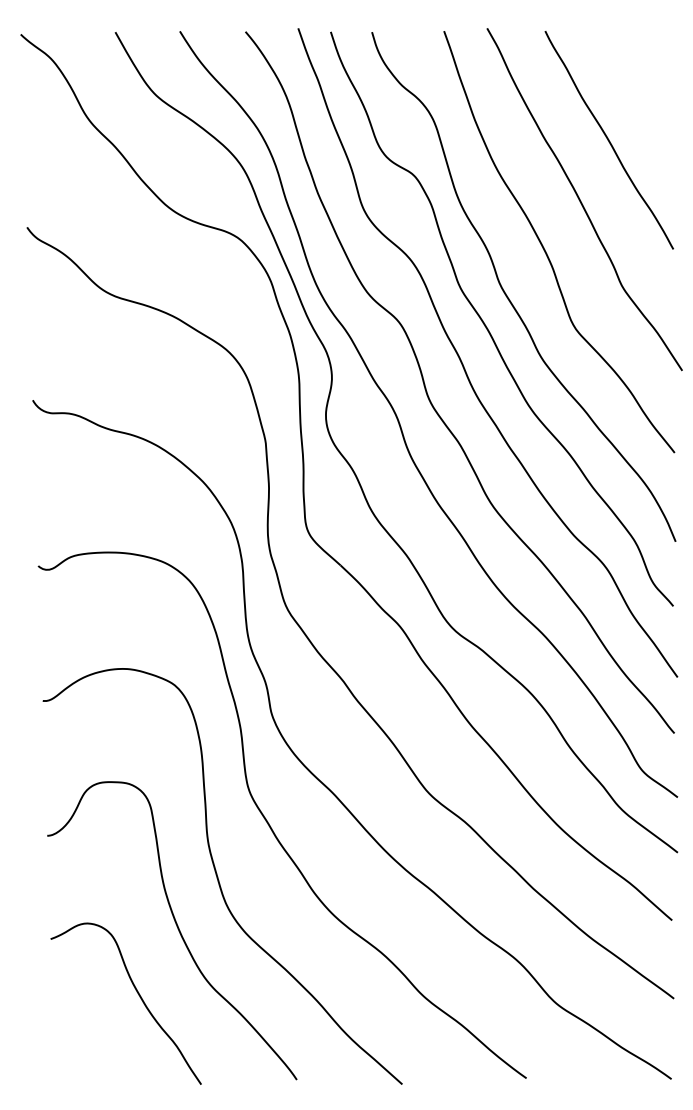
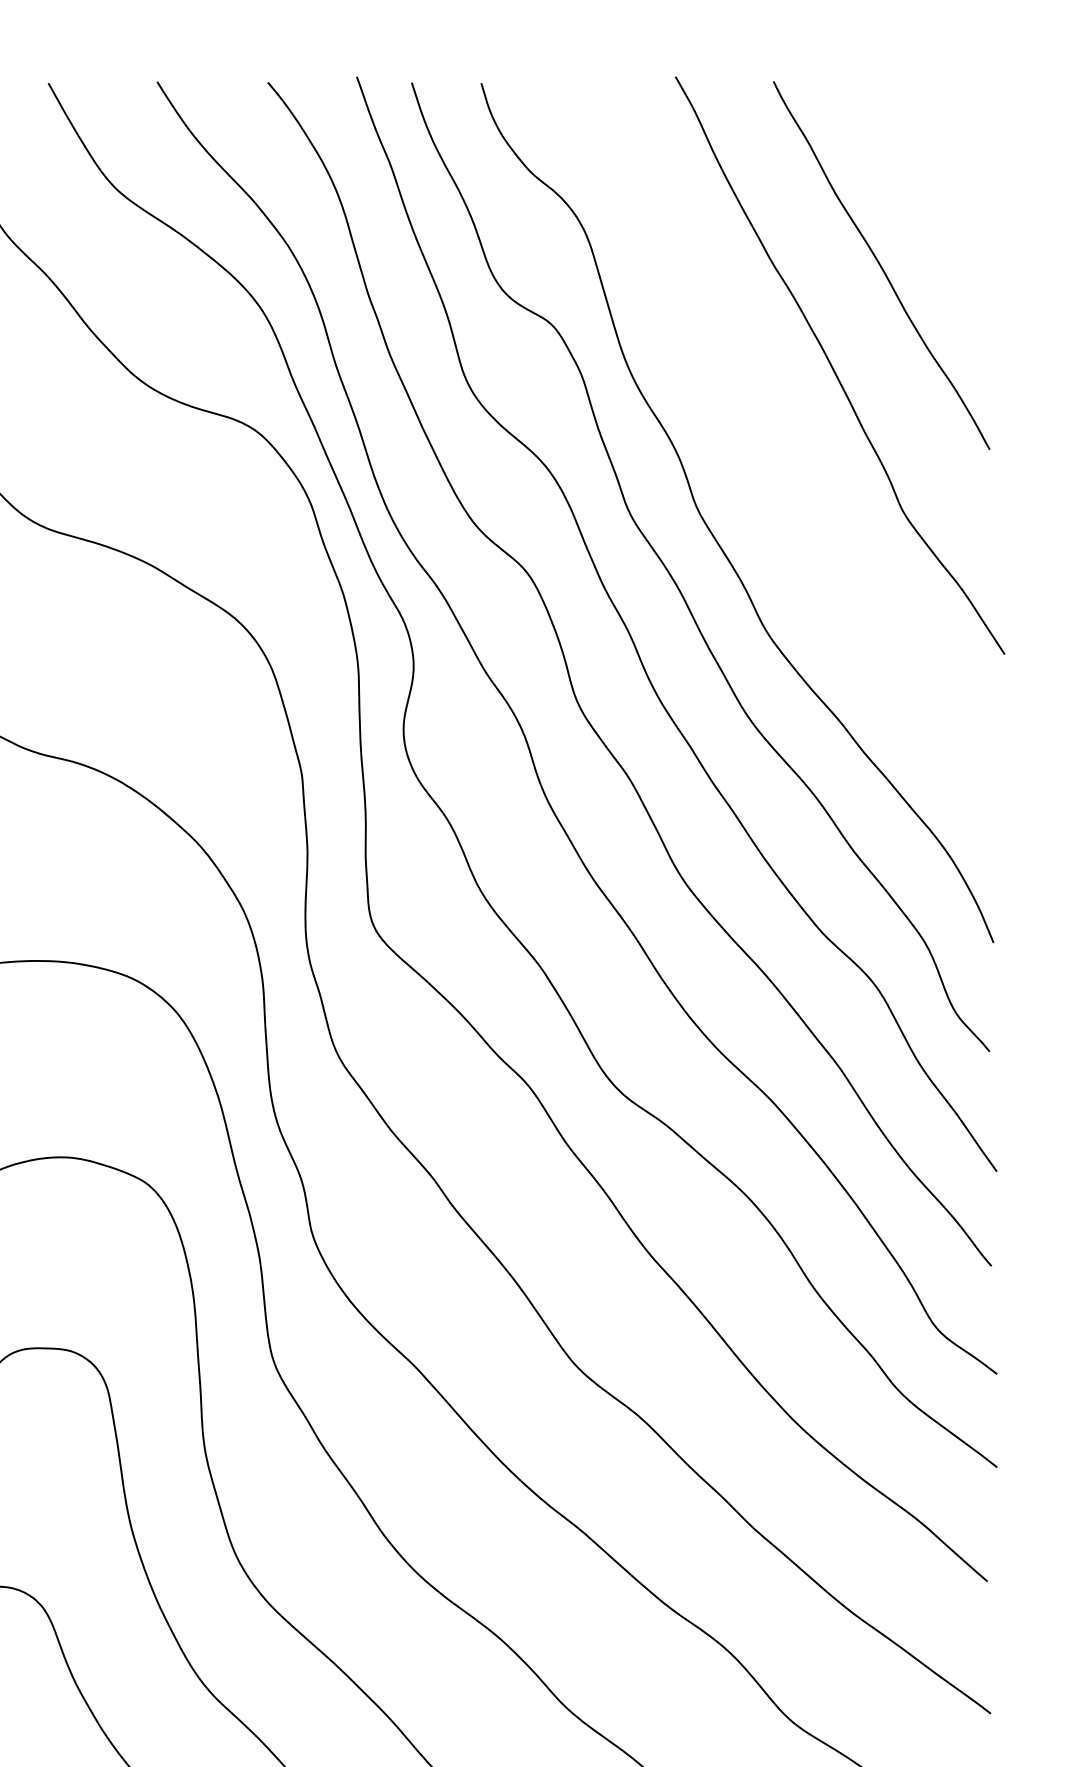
curve: (545, 249) -> (773, 449), removed

